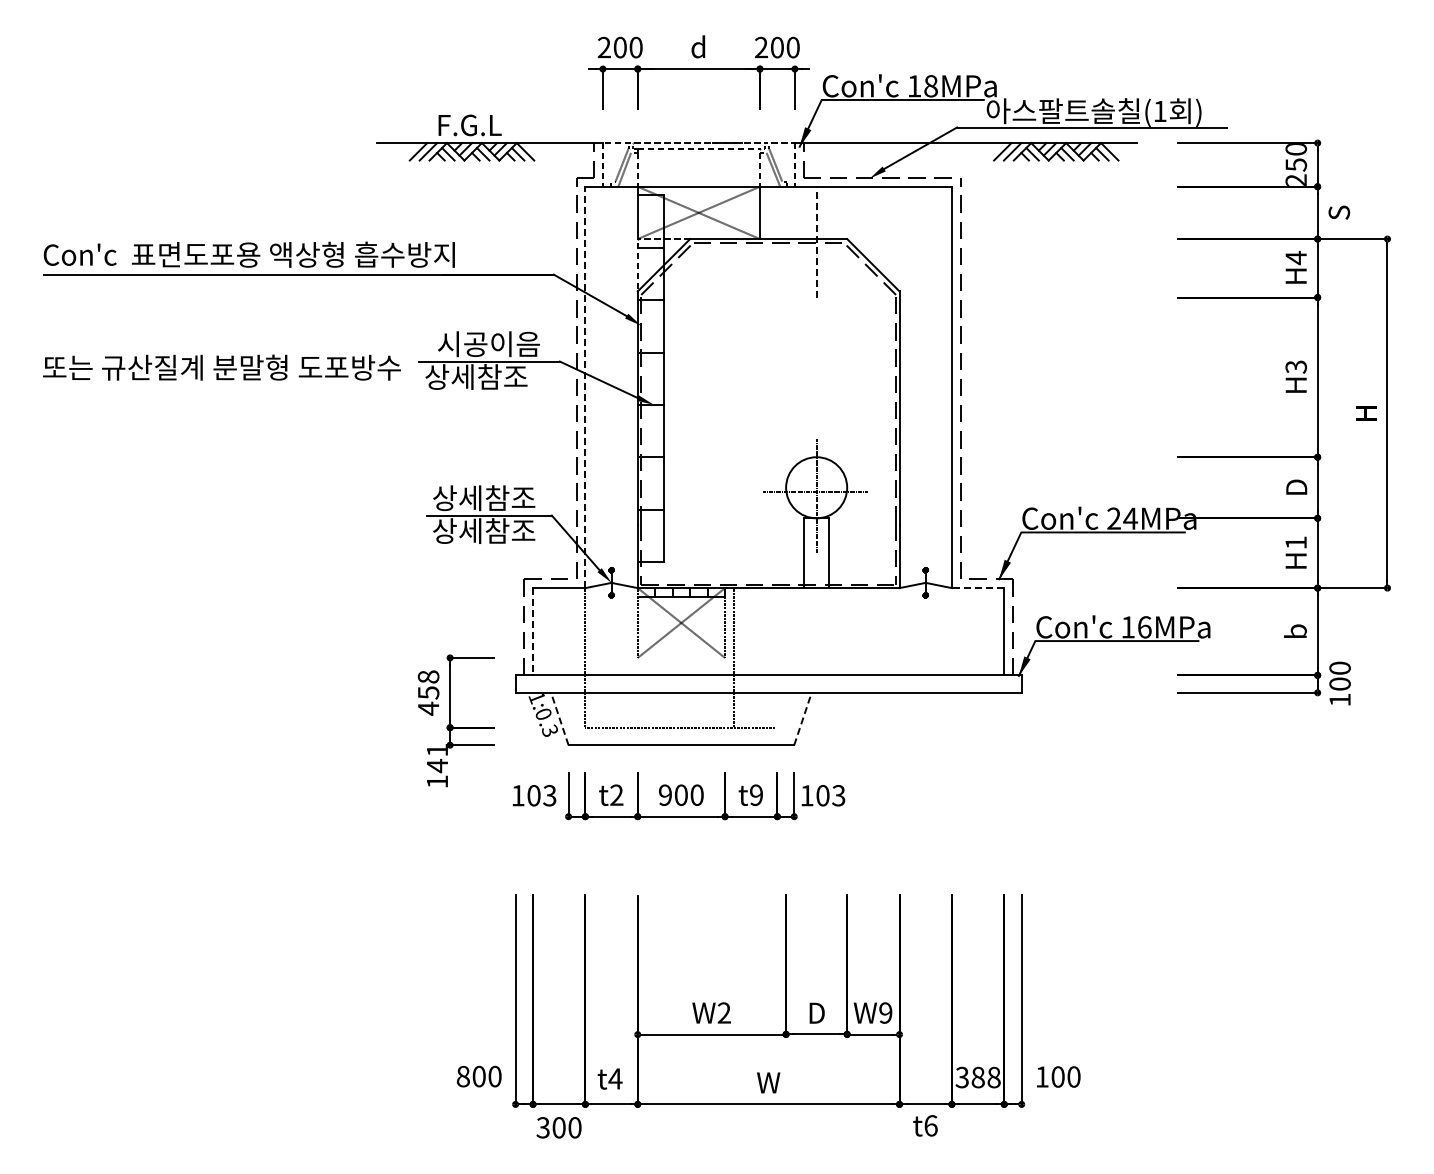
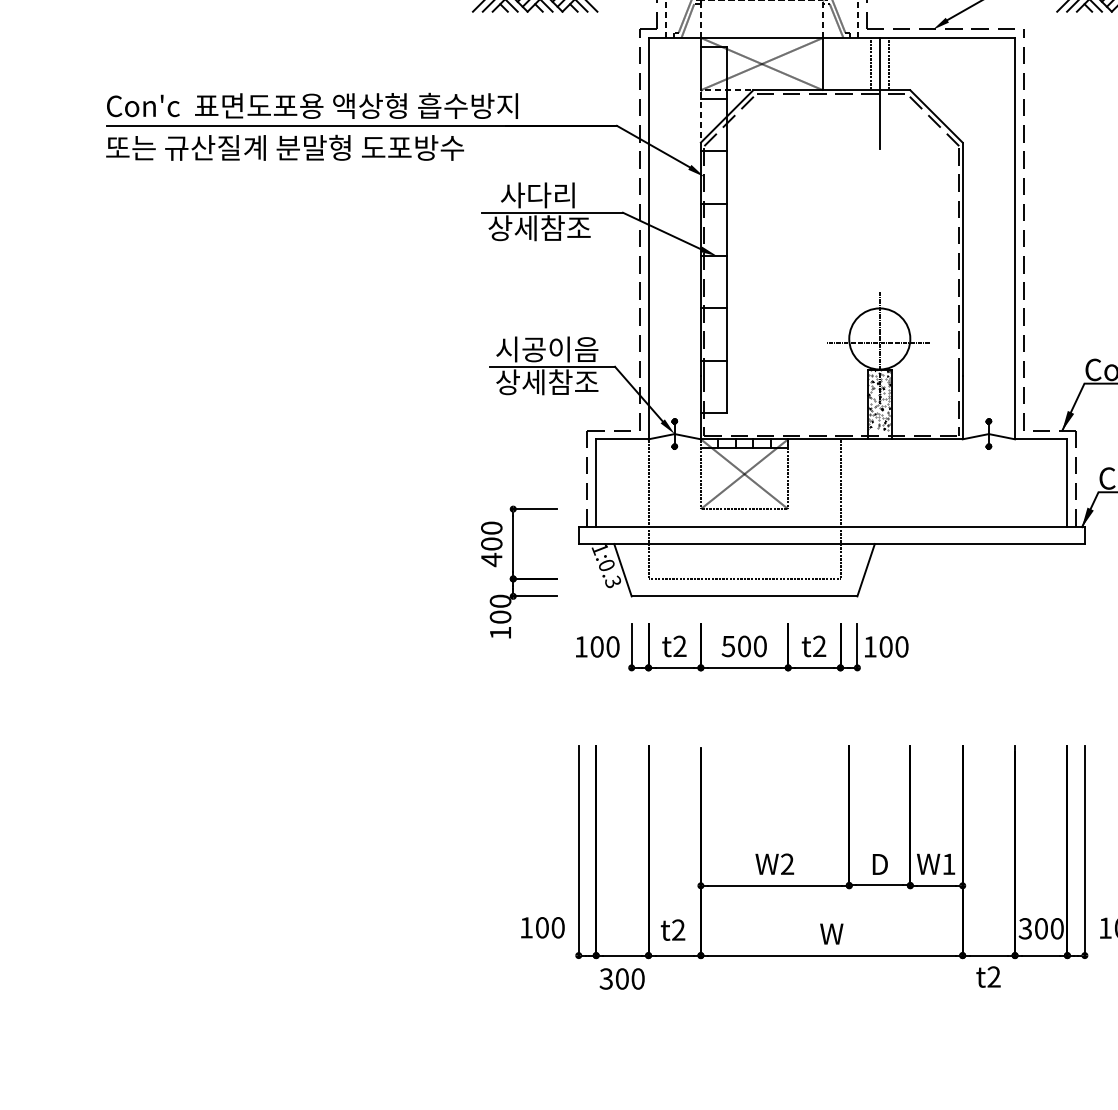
line: (807, 212) -> (870, 63), added
line: (825, 212) -> (888, 63), added
line: (816, 241) -> (879, 92), dashed -> solid
text: (488, 344) -> (551, 195), 시공이음 -> 사다리
text: (221, 367) -> (284, 147), moved
line: (585, 387) -> (648, 238), dashed -> solid
text: (484, 498) -> (547, 349), 상세참조 -> 시공이음
hatch: (816, 548) -> (879, 399), added
line: (977, 588) -> (1040, 439), dashed -> solid
line: (533, 631) -> (596, 482), dashed -> solid
line: (681, 657) -> (744, 508), added
line: (734, 657) -> (840, 508), moved
text: (428, 684) -> (491, 535), 458 -> 400
line: (559, 719) -> (622, 570), dashed -> solid
line: (802, 719) -> (865, 570), dashed -> solid
text: (437, 758) -> (500, 609), 141 -> 100
text: (664, 794) -> (727, 645), 900 -> 500
text: (549, 795) -> (612, 646), 103 -> 100
text: (756, 795) -> (819, 646), t9 -> t2
text: (838, 795) -> (901, 646), 103 -> 100
text: (885, 1012) -> (948, 863), W9 -> W1
text: (462, 1076) -> (525, 927), 800 -> 100
text: (985, 1077) -> (1048, 928), 388 -> 300
text: (615, 1078) -> (678, 929), t4 -> t2
text: (930, 1125) -> (993, 976), t6 -> t2

